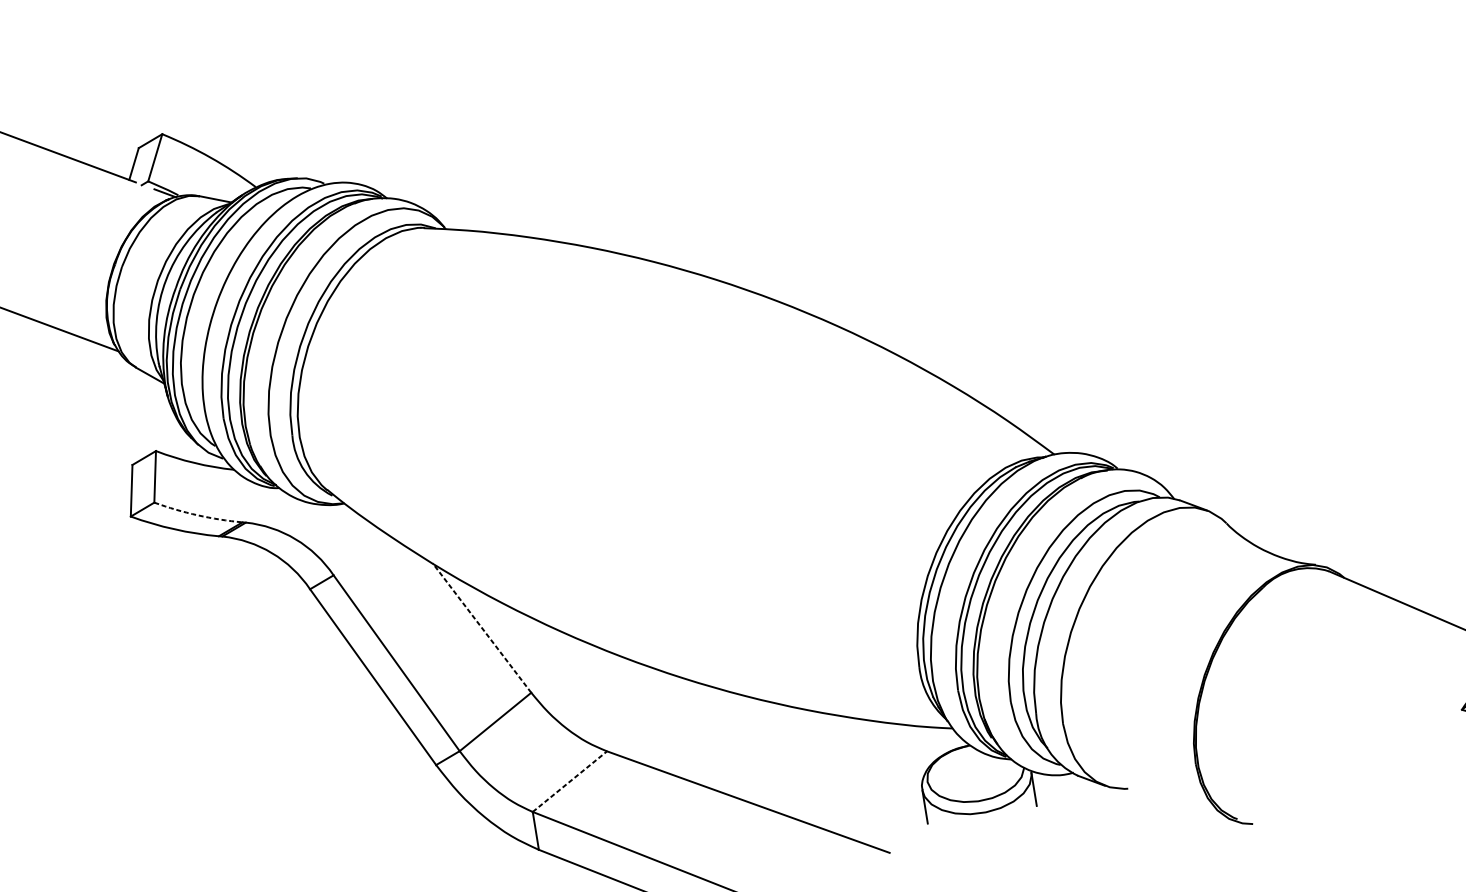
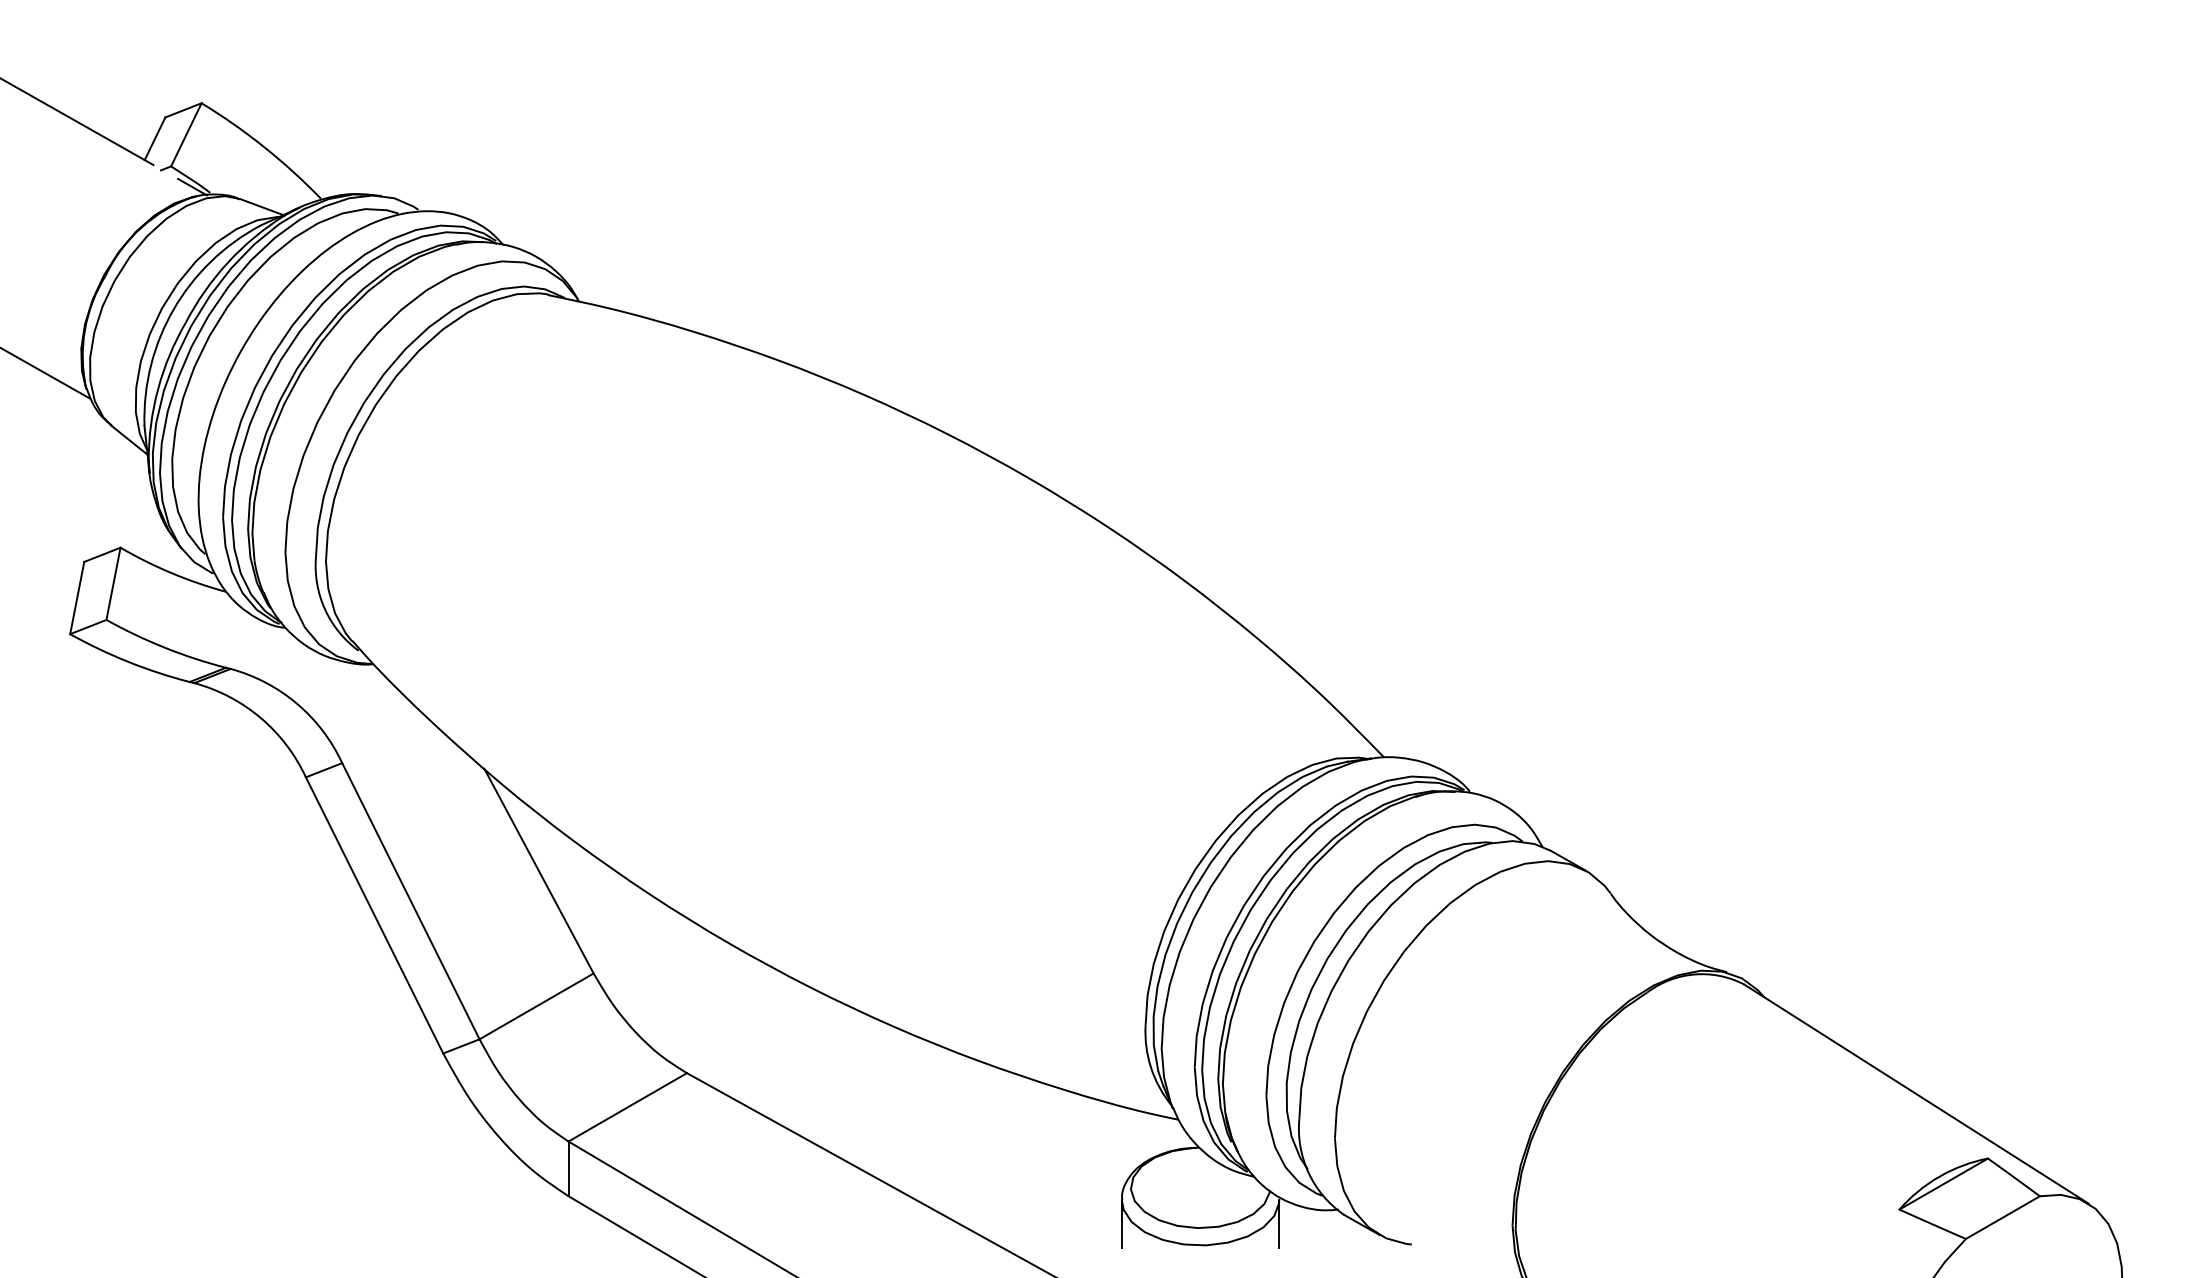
arc: (197, 515) -> (164, 647), dashed -> solid
line: (481, 627) -> (538, 870), dashed -> solid
line: (570, 781) -> (628, 1107), dashed -> solid

